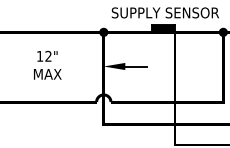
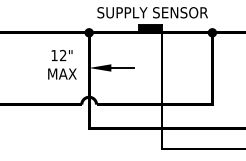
text: (47, 65) -> (62, 64), moved

